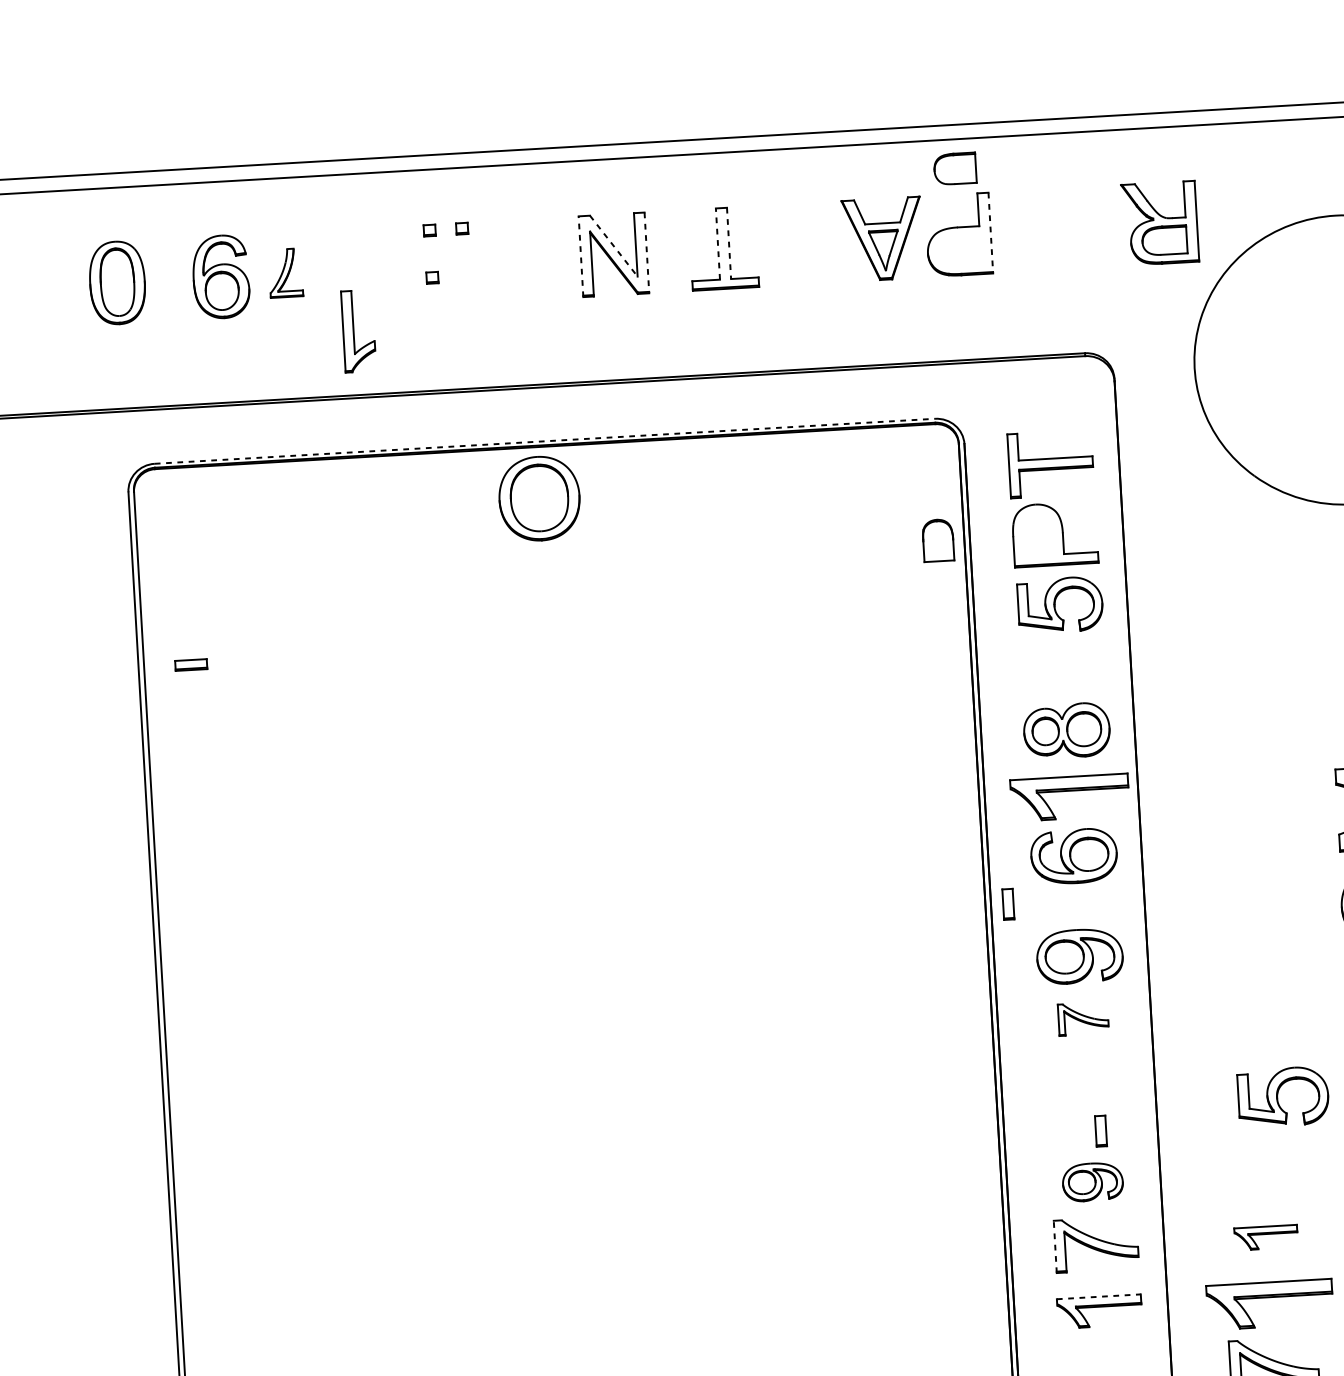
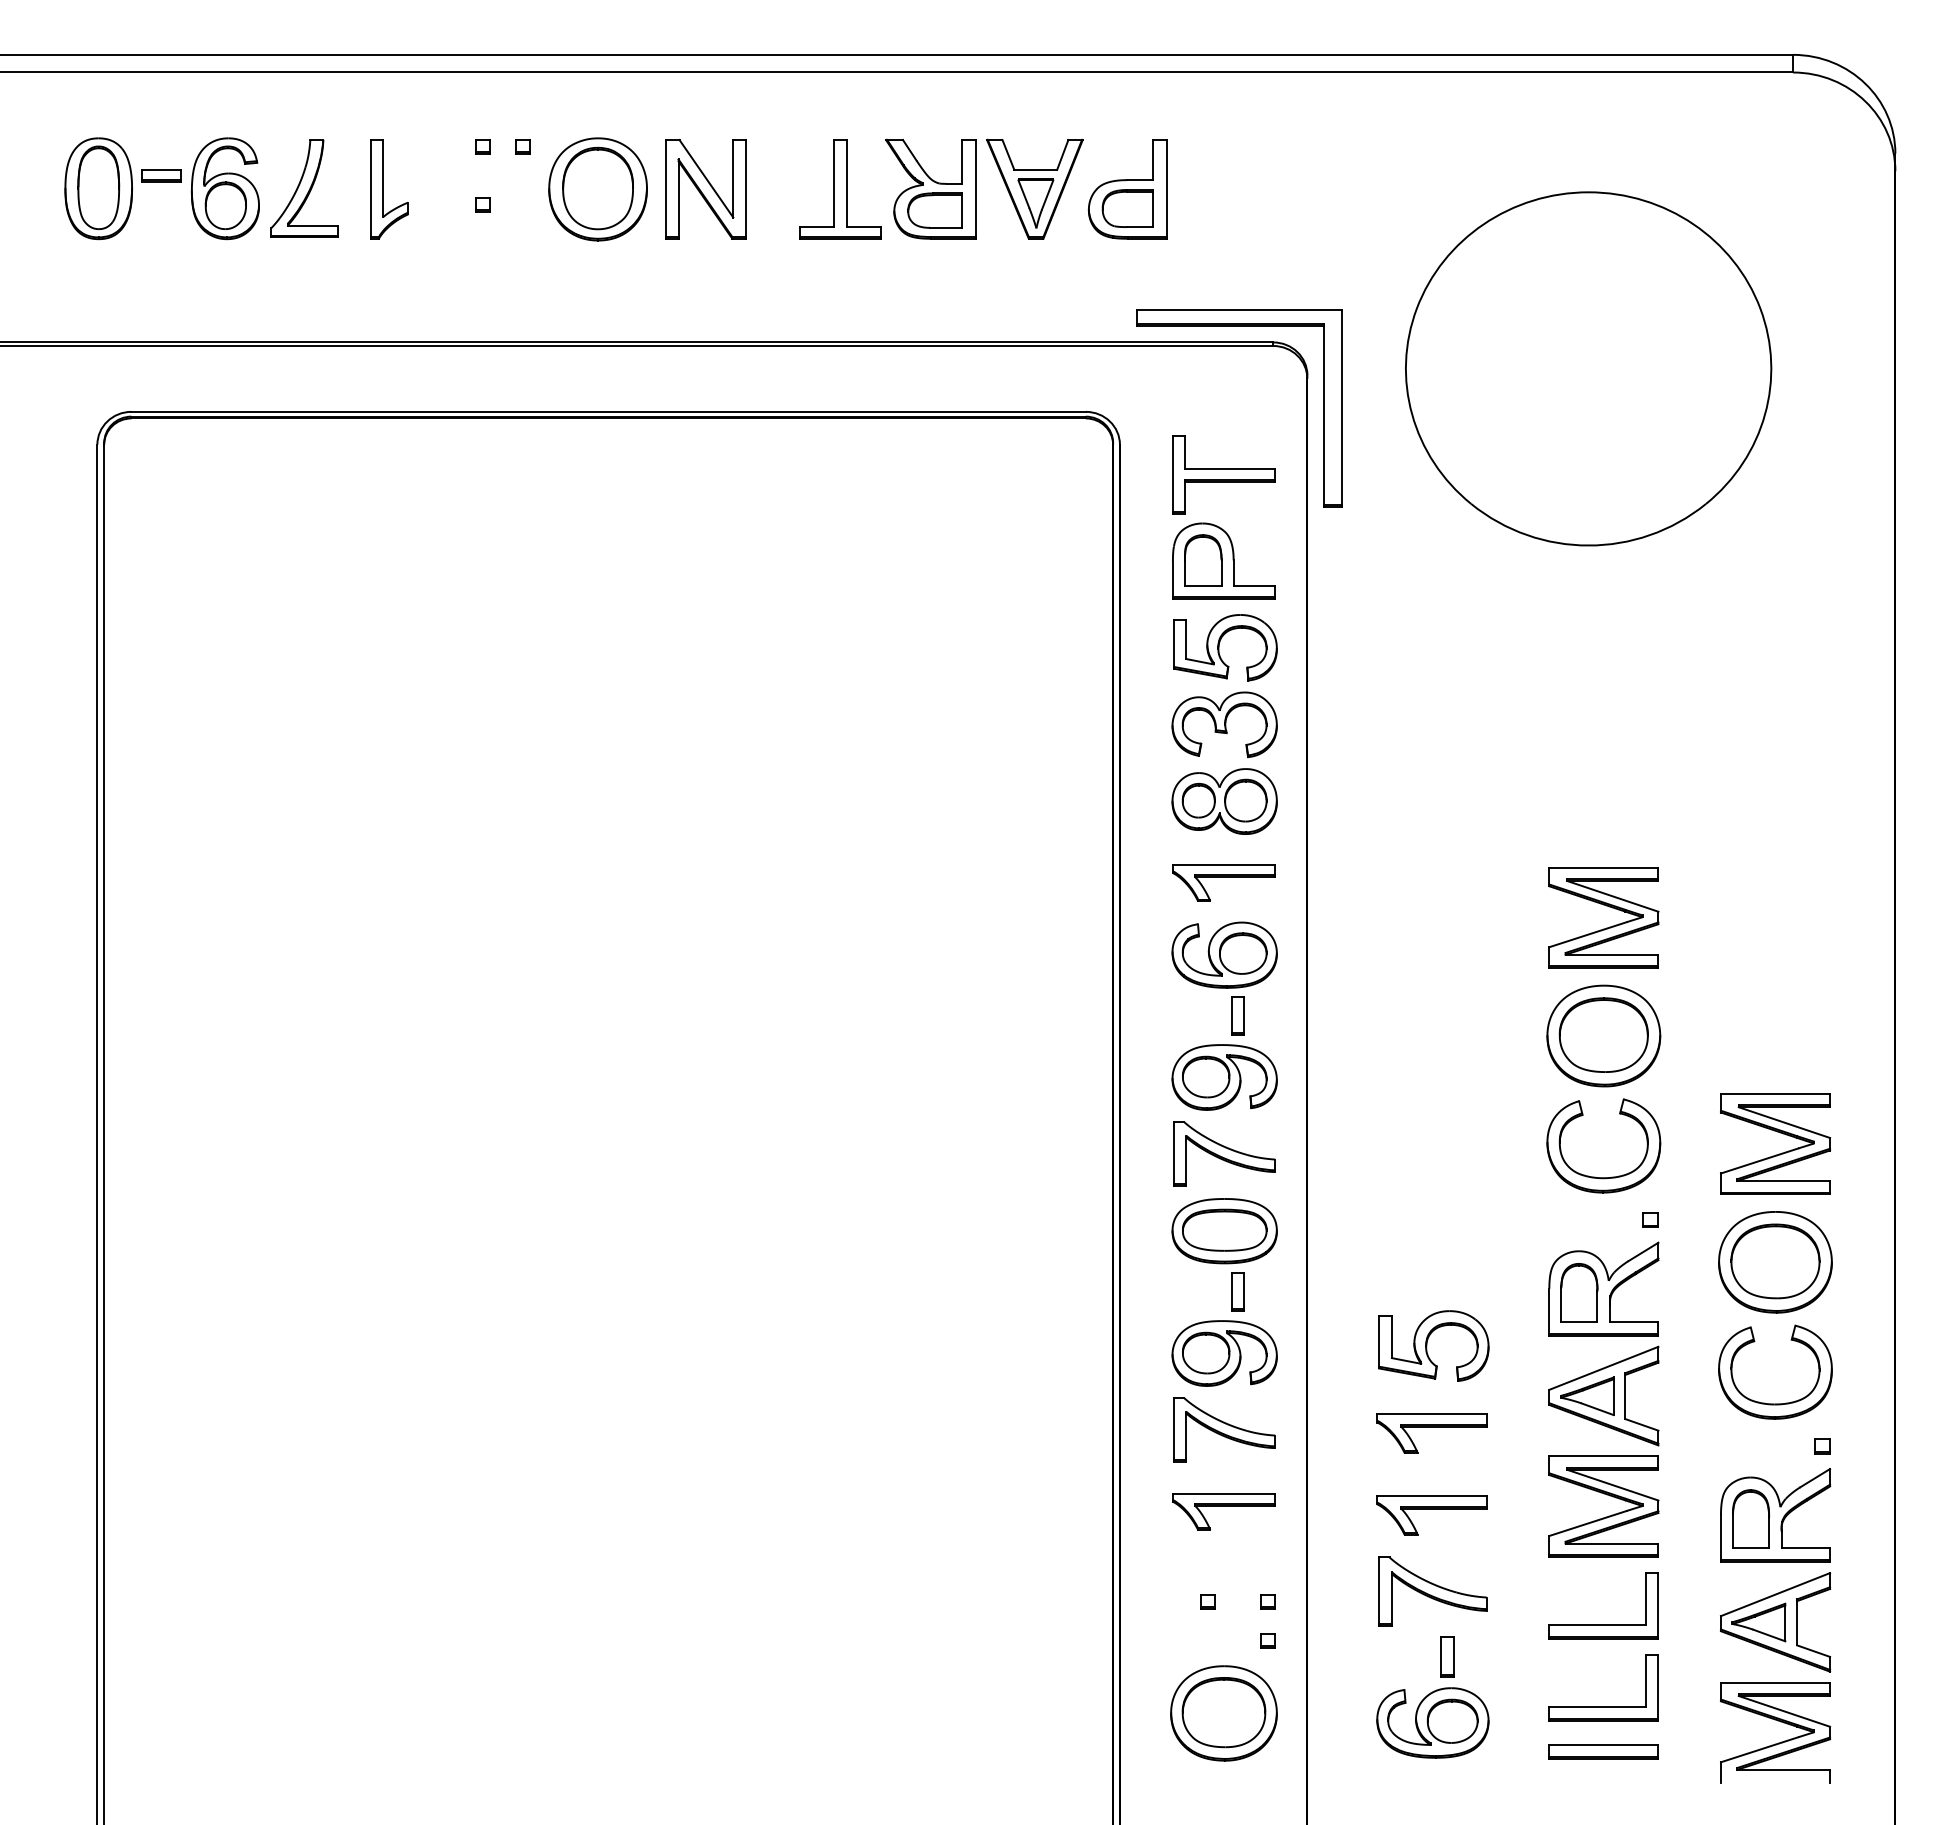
part: (954, 168) -> (1127, 208), moved
part: (1159, 222) -> (930, 188), moved
line: (990, 233) -> (1166, 189), dashed -> solid
line: (729, 243) -> (847, 183), dashed -> solid
line: (717, 244) -> (833, 183), dashed -> solid
line: (613, 246) -> (706, 179), dashed -> solid
line: (647, 253) -> (746, 189), dashed -> solid
line: (580, 256) -> (665, 188), dashed -> solid
part: (285, 273) -> (304, 188), size x1.67
part: (358, 331) -> (389, 189), moved
part: (1056, 341) -> (1239, 326), added
line: (545, 440) -> (609, 411), dashed -> solid
part: (539, 498) -> (597, 189), moved
part: (938, 540) -> (1203, 560), moved
part: (191, 664) -> (161, 175), moved
part: (1063, 667) -> (1224, 724), added
part: (1069, 797) -> (1223, 882), size x0.71
part: (1007, 904) -> (1237, 1015), moved
part: (1083, 1018) -> (1224, 1153), size x1.67
part: (1087, 1082) -> (1224, 1231), added
part: (1283, 1096) -> (1433, 1345), moved
part: (1092, 1182) -> (1224, 1353), size x1.43
part: (1265, 1237) -> (1431, 1433), size x1.43
line: (1055, 1246) -> (1174, 1429), dashed -> solid
line: (1099, 1296) -> (1224, 1493), dashed -> solid
part: (1269, 1304) -> (1431, 1515), size x0.71

